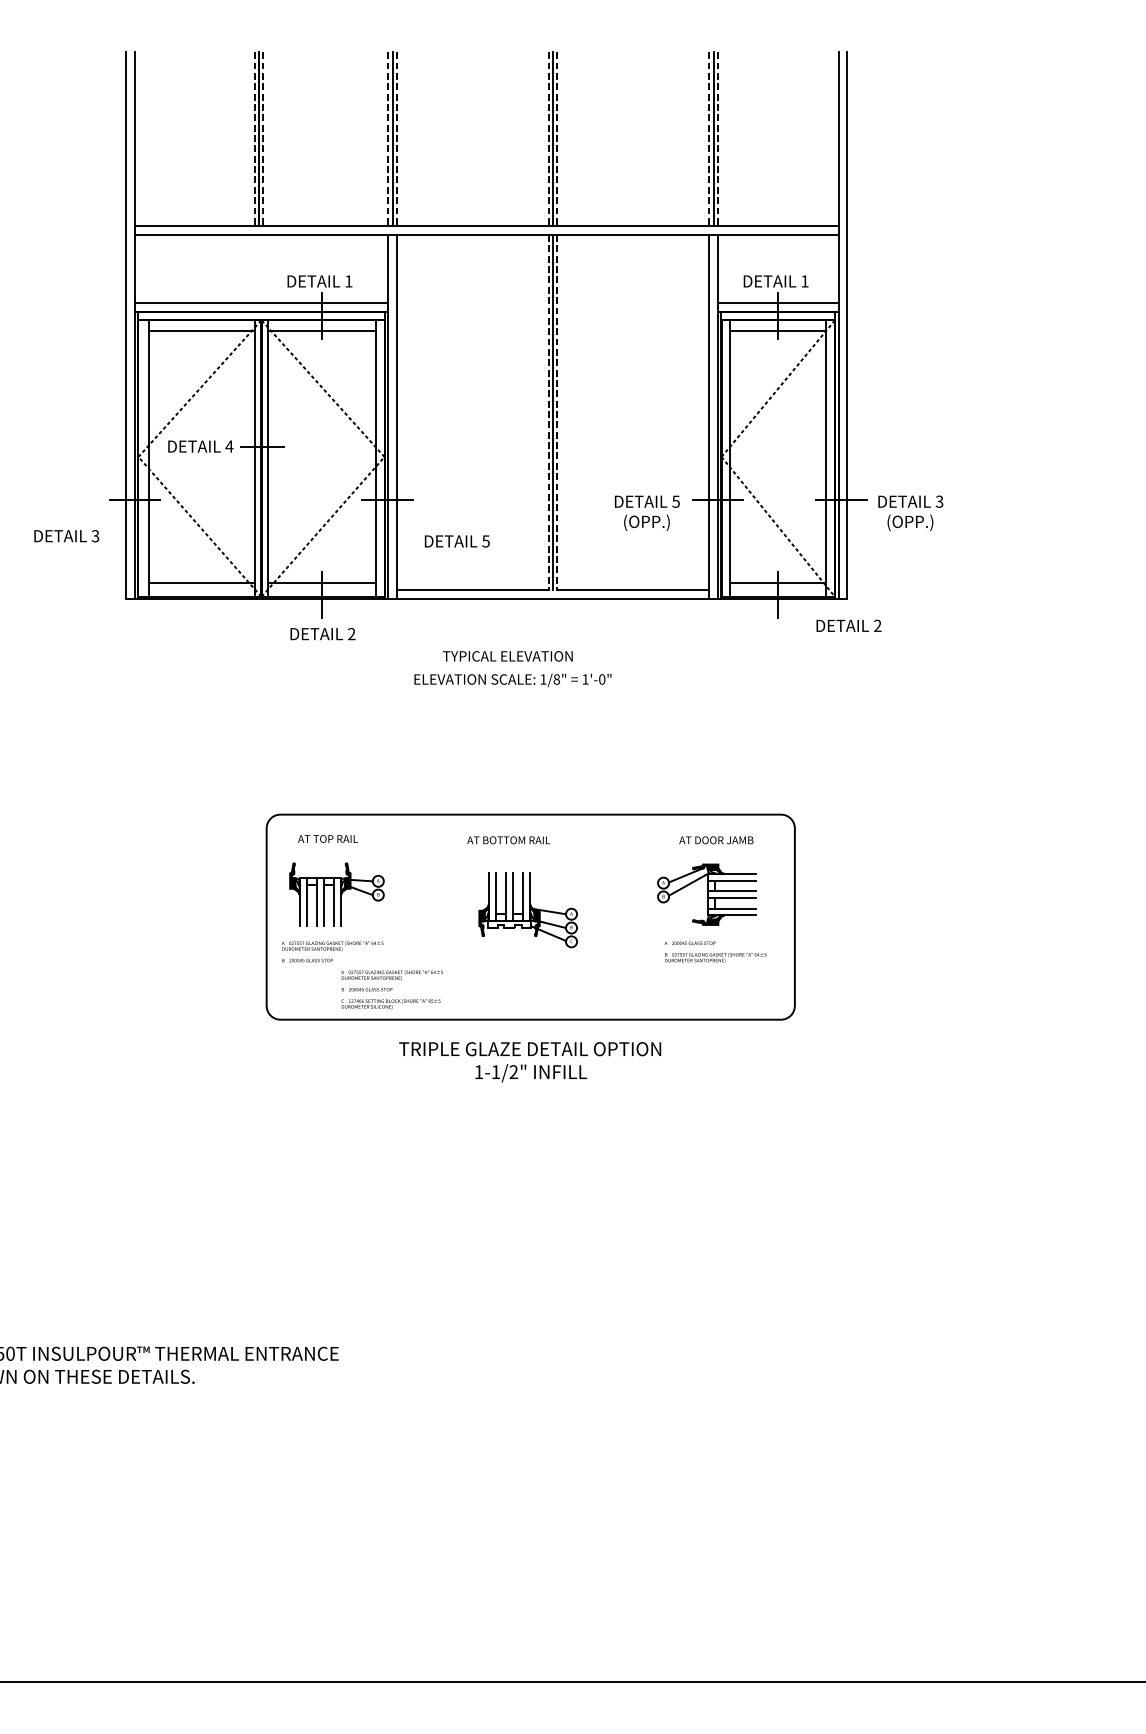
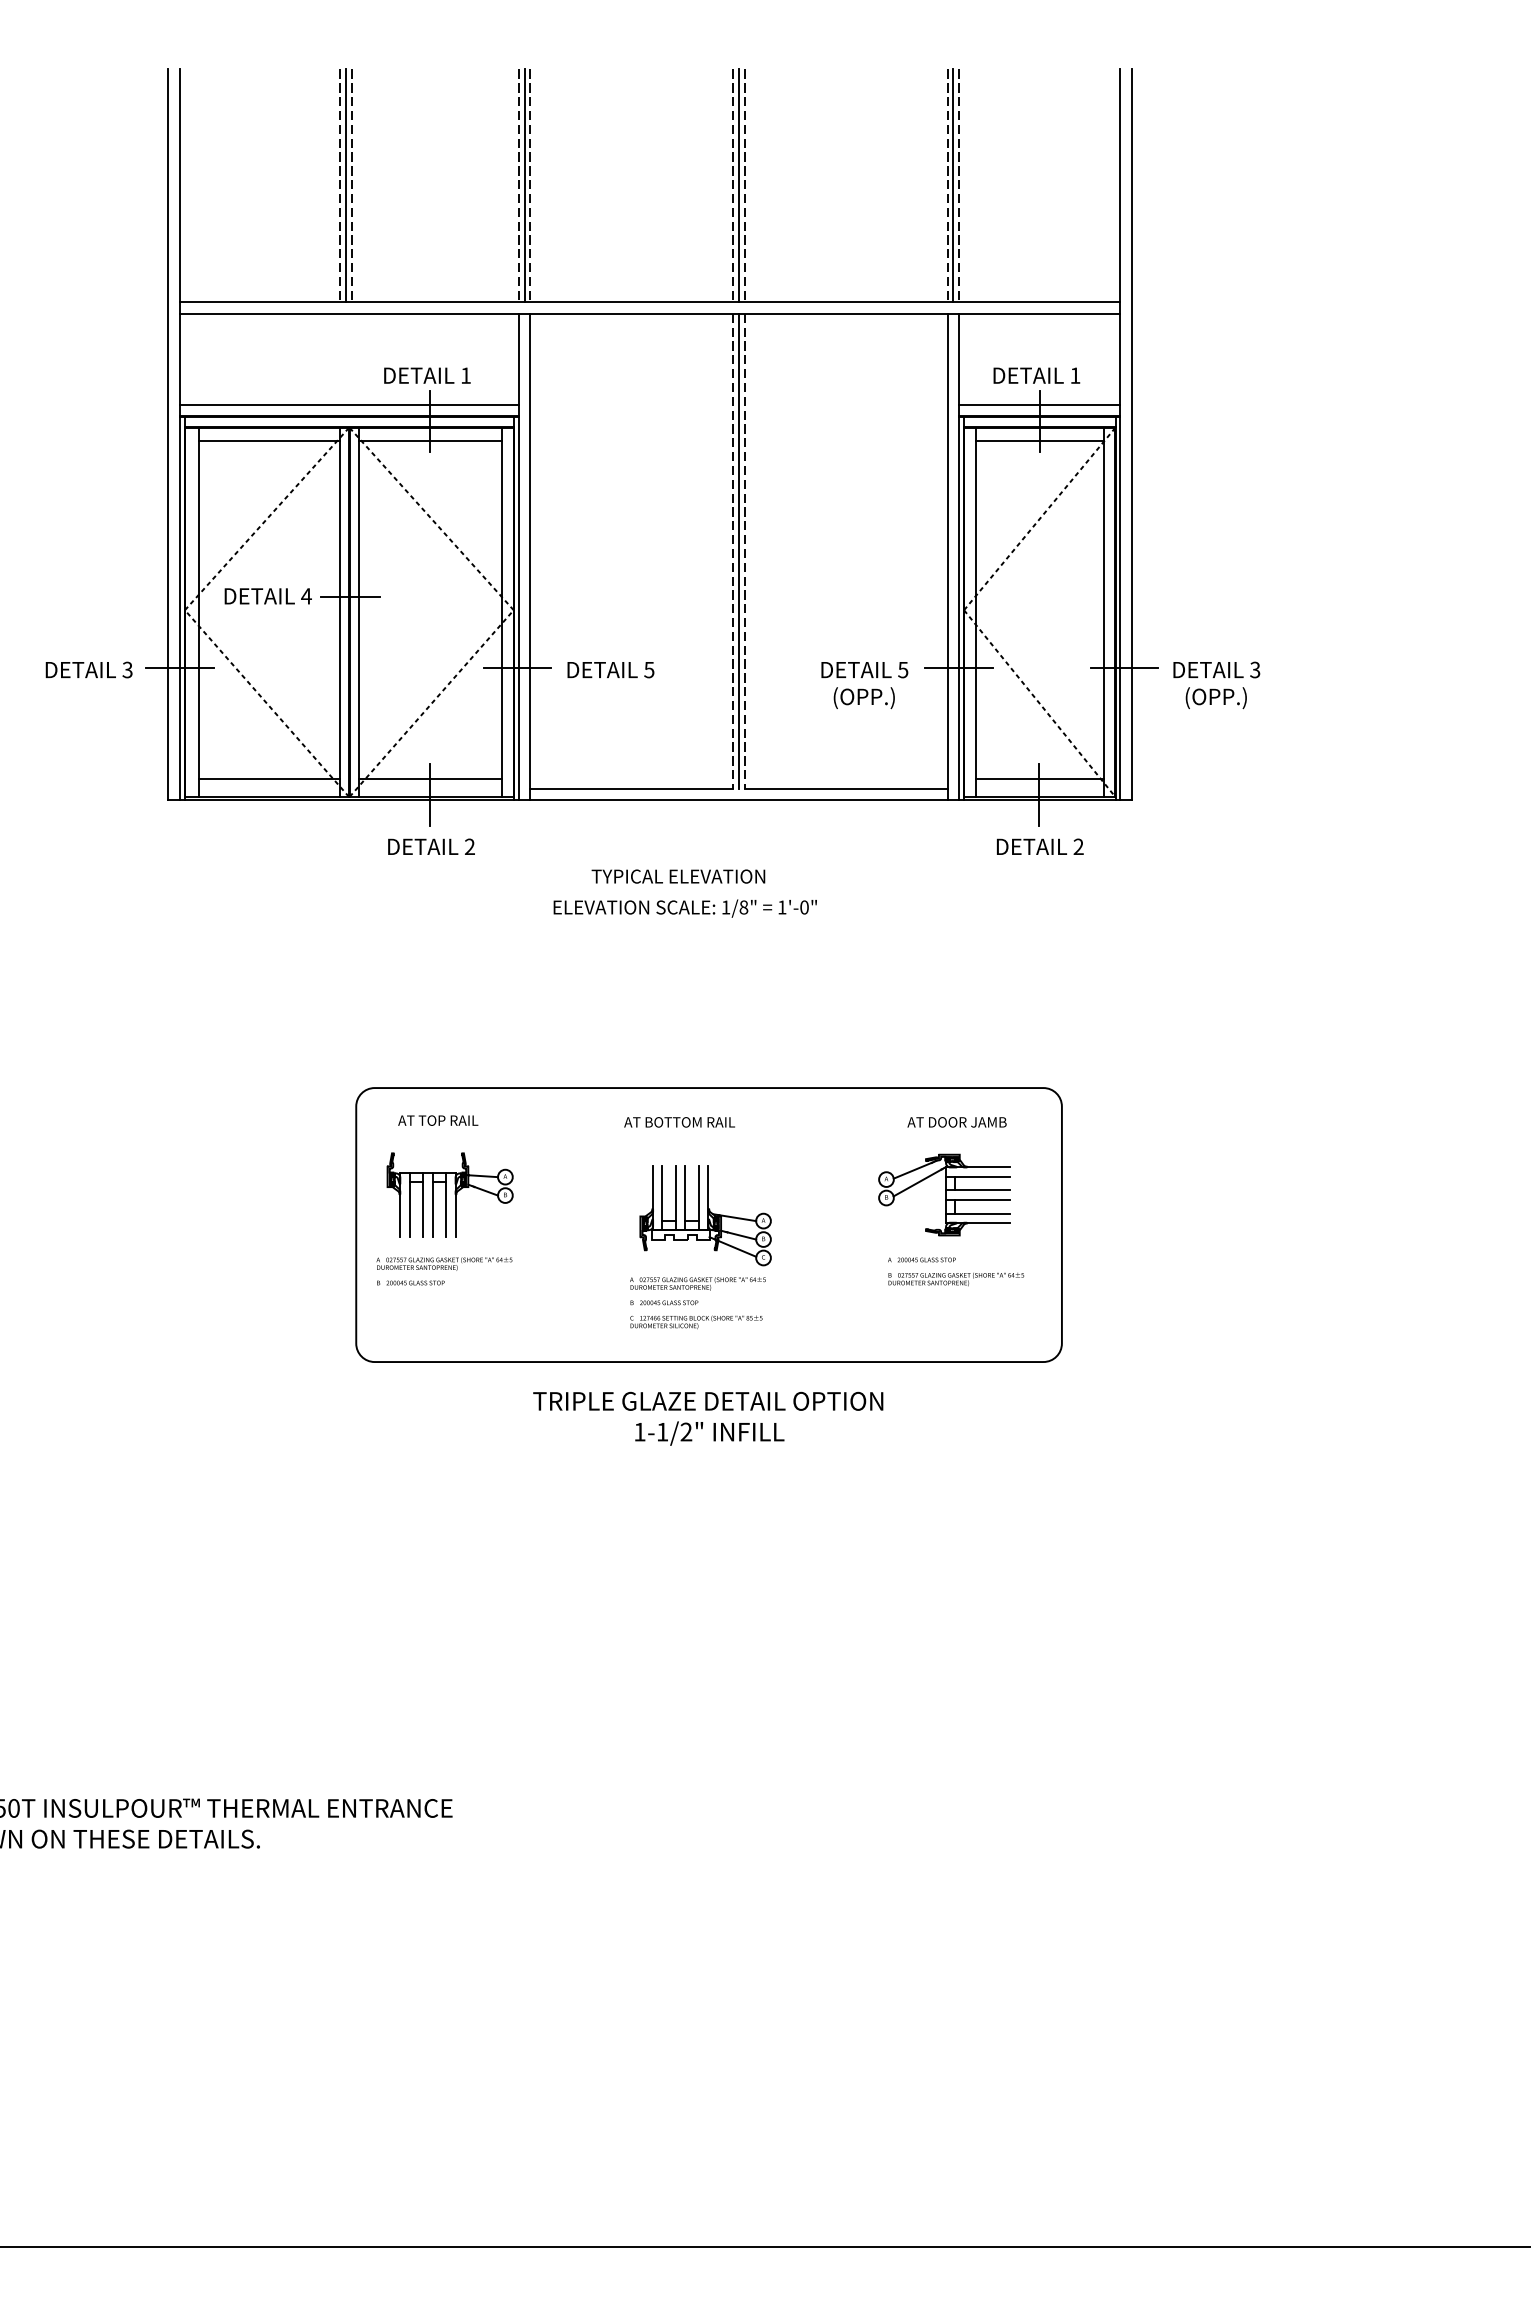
text: (66, 535) -> (88, 669), moved
text: (456, 541) -> (610, 670), moved
text: (849, 625) -> (1040, 846), moved
text: (391, 990) -> (697, 1303), moved

